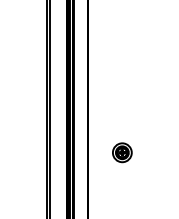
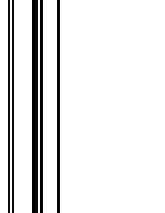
part: (122, 152) -> (100, 185), removed

